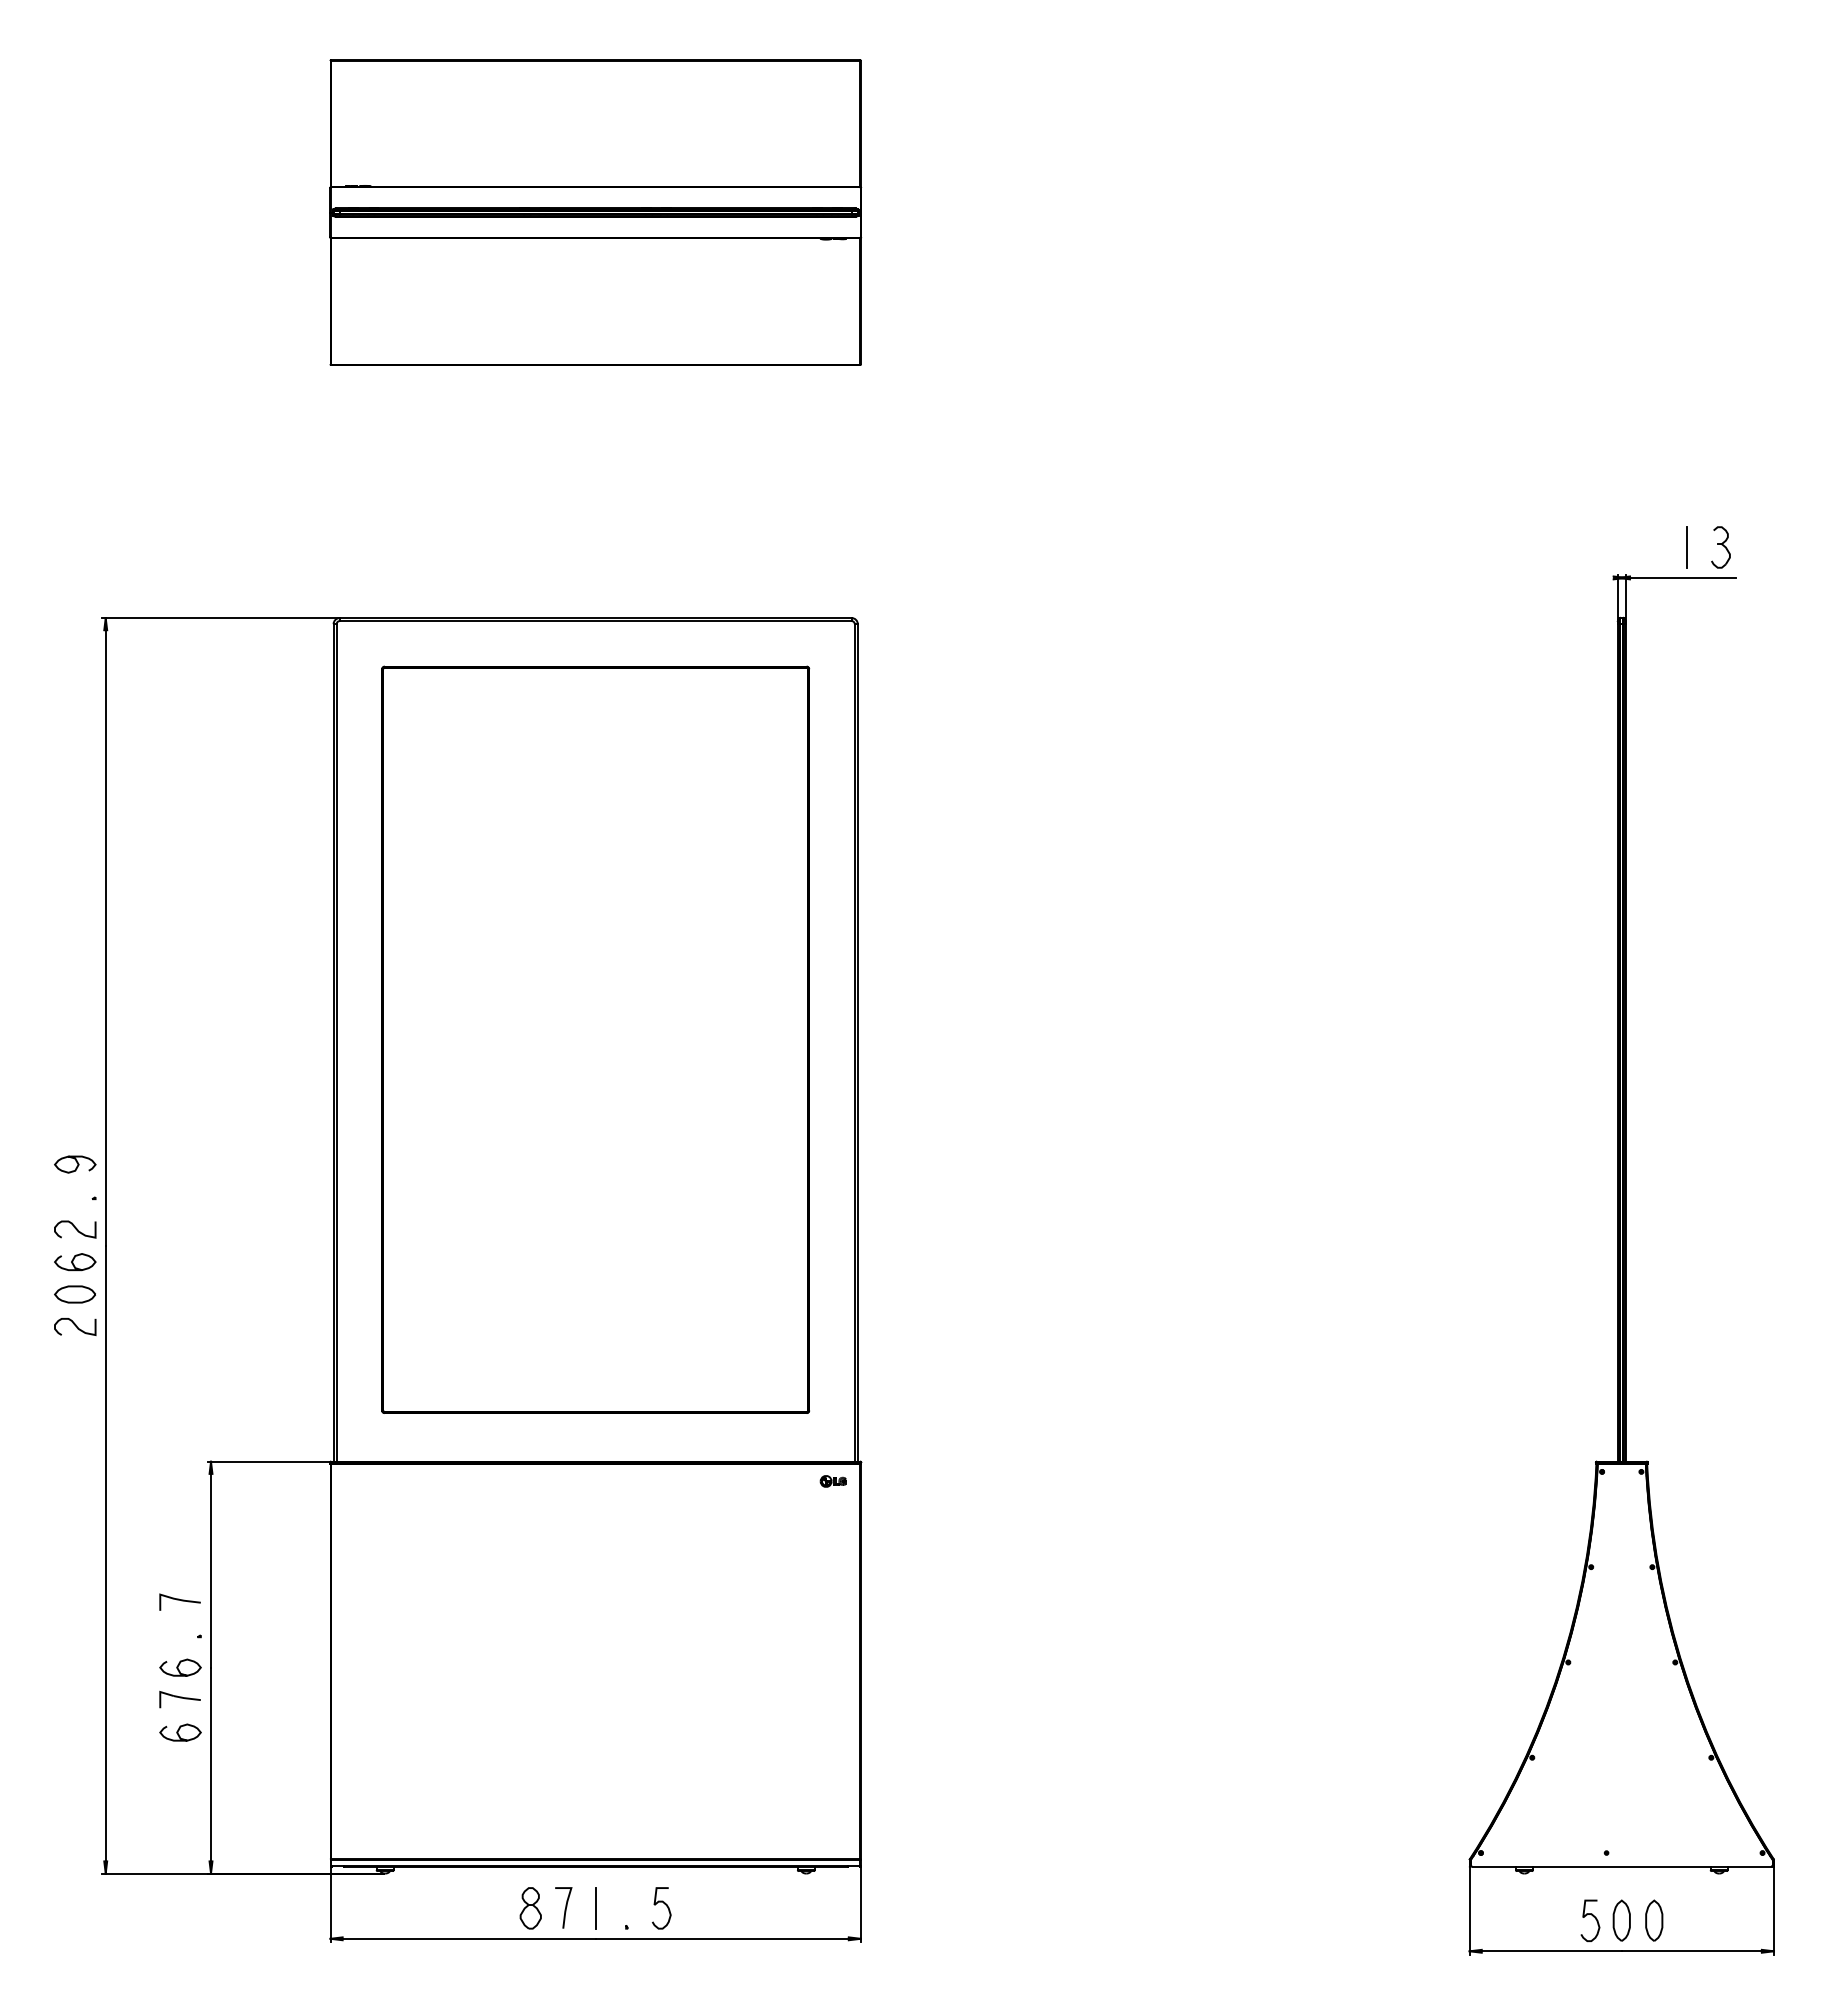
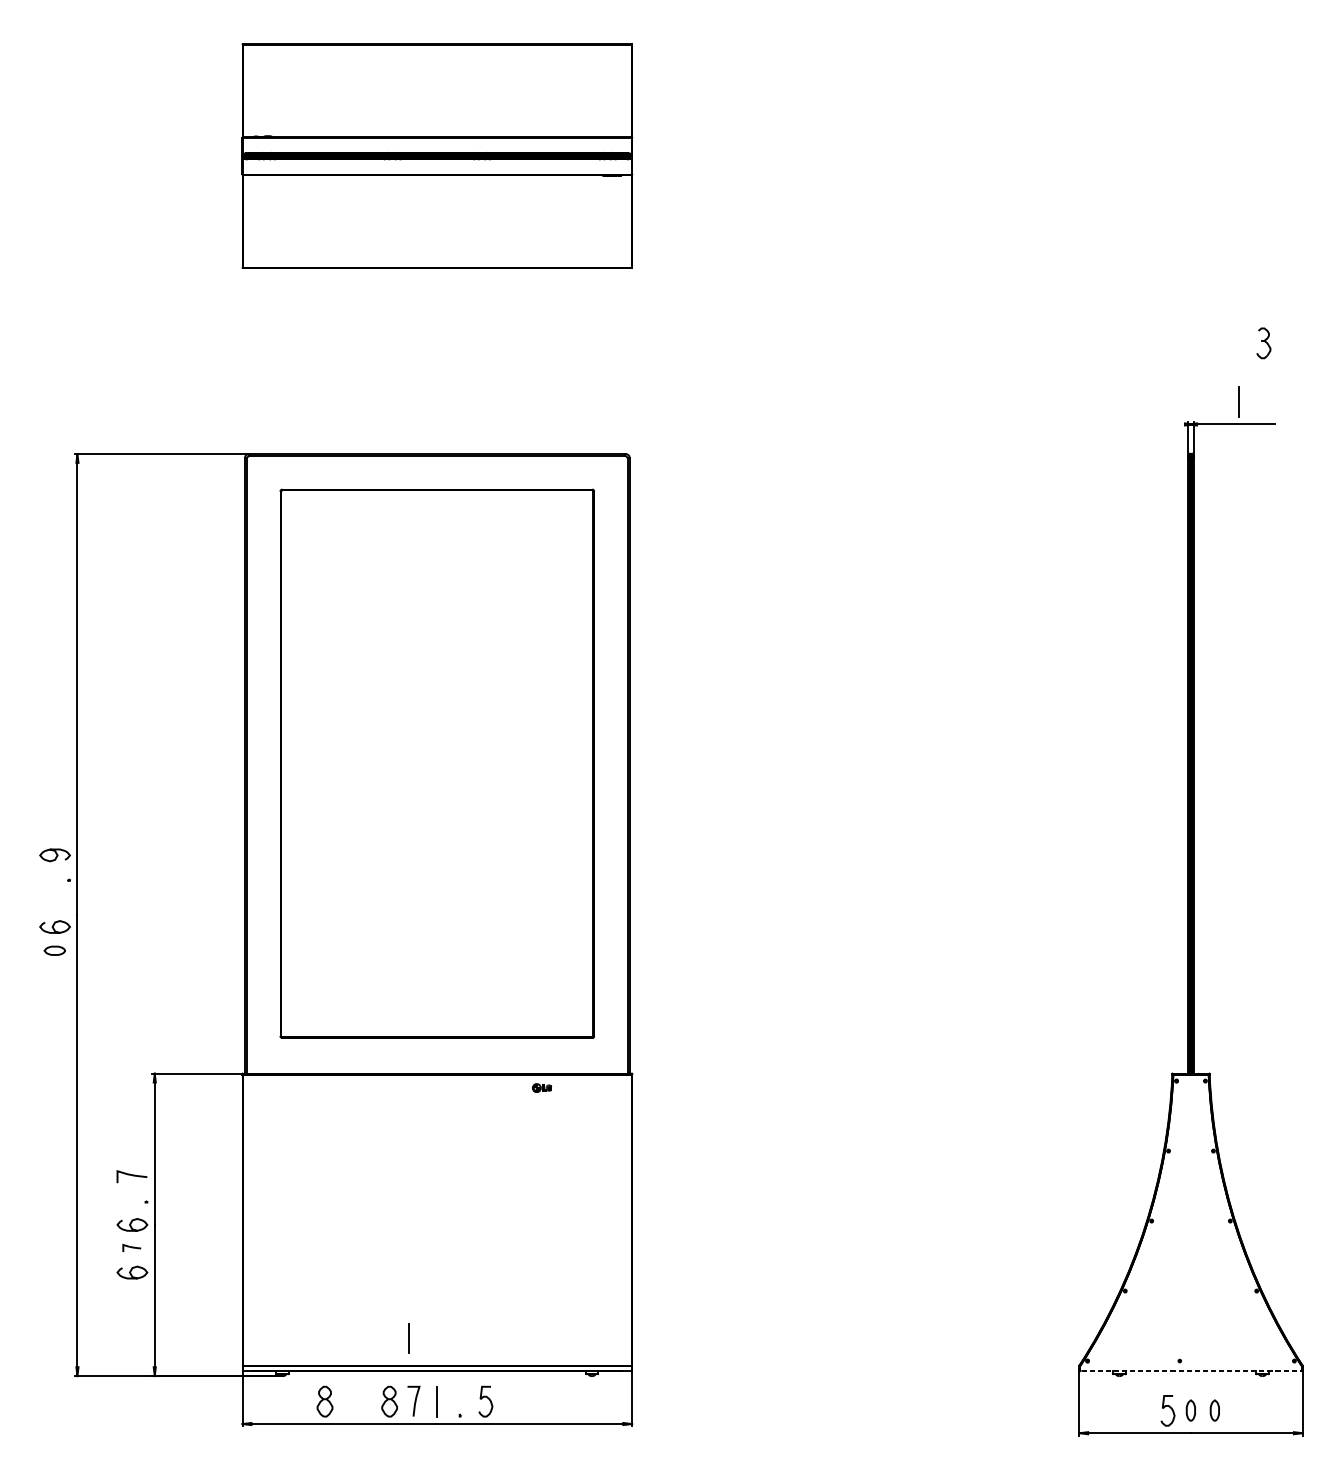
part: (1720, 547) -> (1263, 343), moved
curve: (75, 1229) -> (55, 903), removed
part: (74, 1294) -> (54, 950), size x0.7
curve: (75, 1326) -> (55, 974), removed
part: (832, 1481) -> (541, 1088), moved
part: (179, 1699) -> (131, 1248), size x0.6
line: (557, 1822) -> (409, 1338), added
line: (1622, 1866) -> (1191, 1370), solid -> dashed
part: (442, 1908) -> (324, 1401), added
part: (1621, 1920) -> (1190, 1410), size x0.7
part: (1654, 1920) -> (1215, 1410), size x0.7

